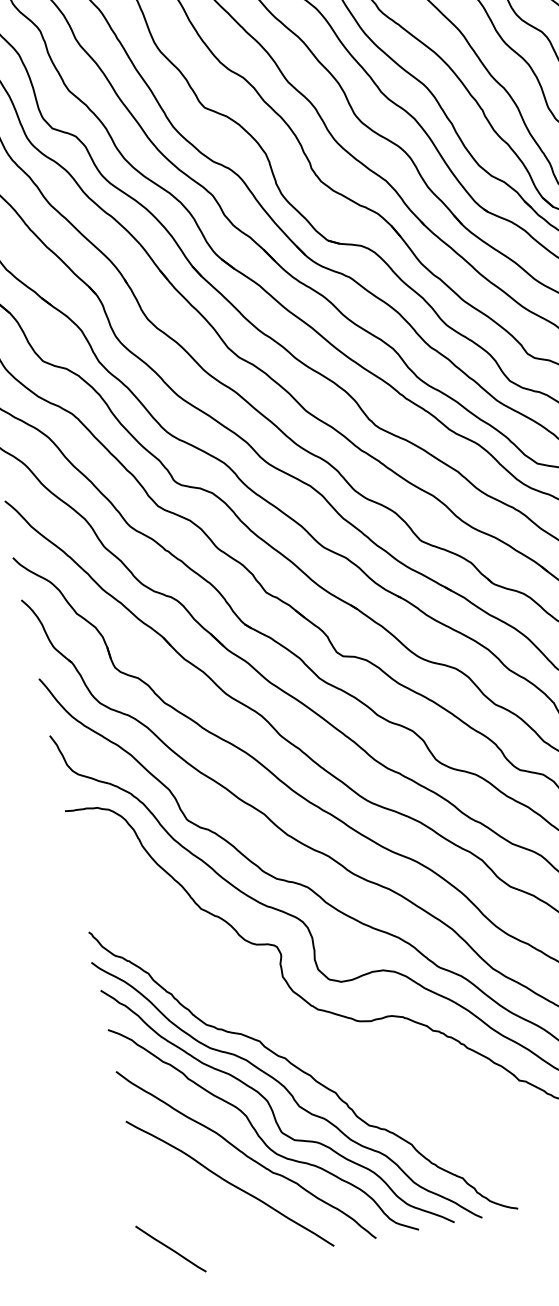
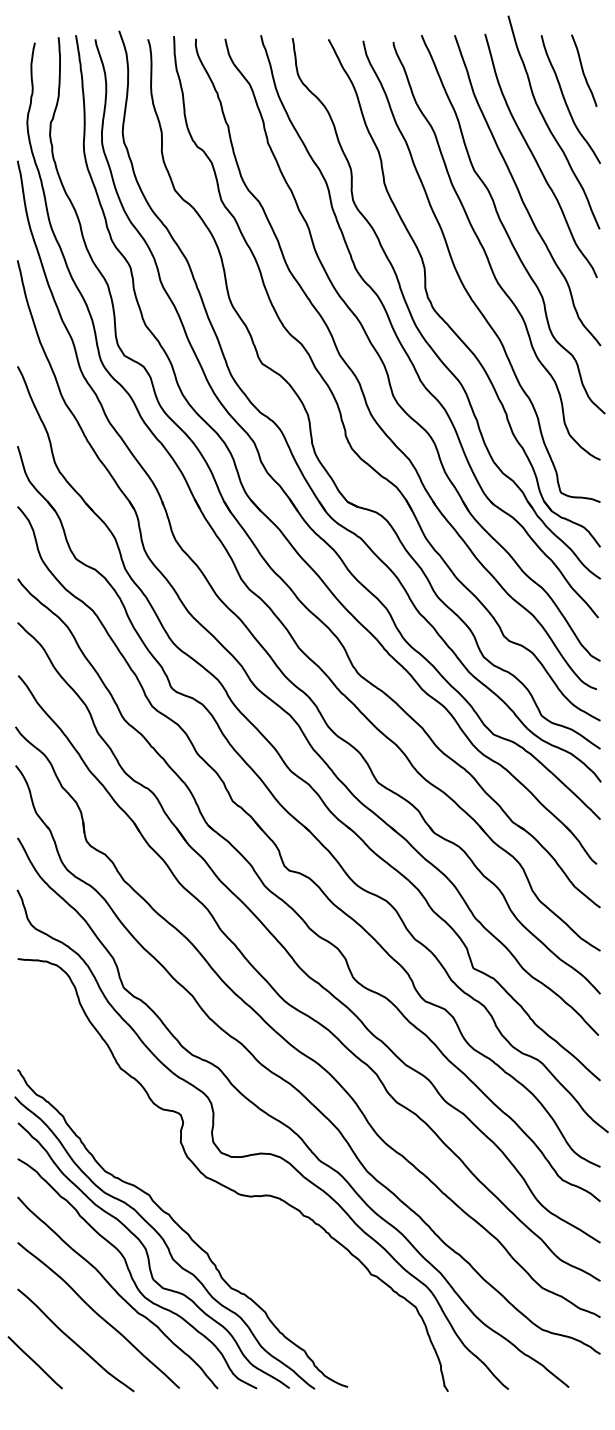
curve: (209, 1217) -> (74, 1341), added

